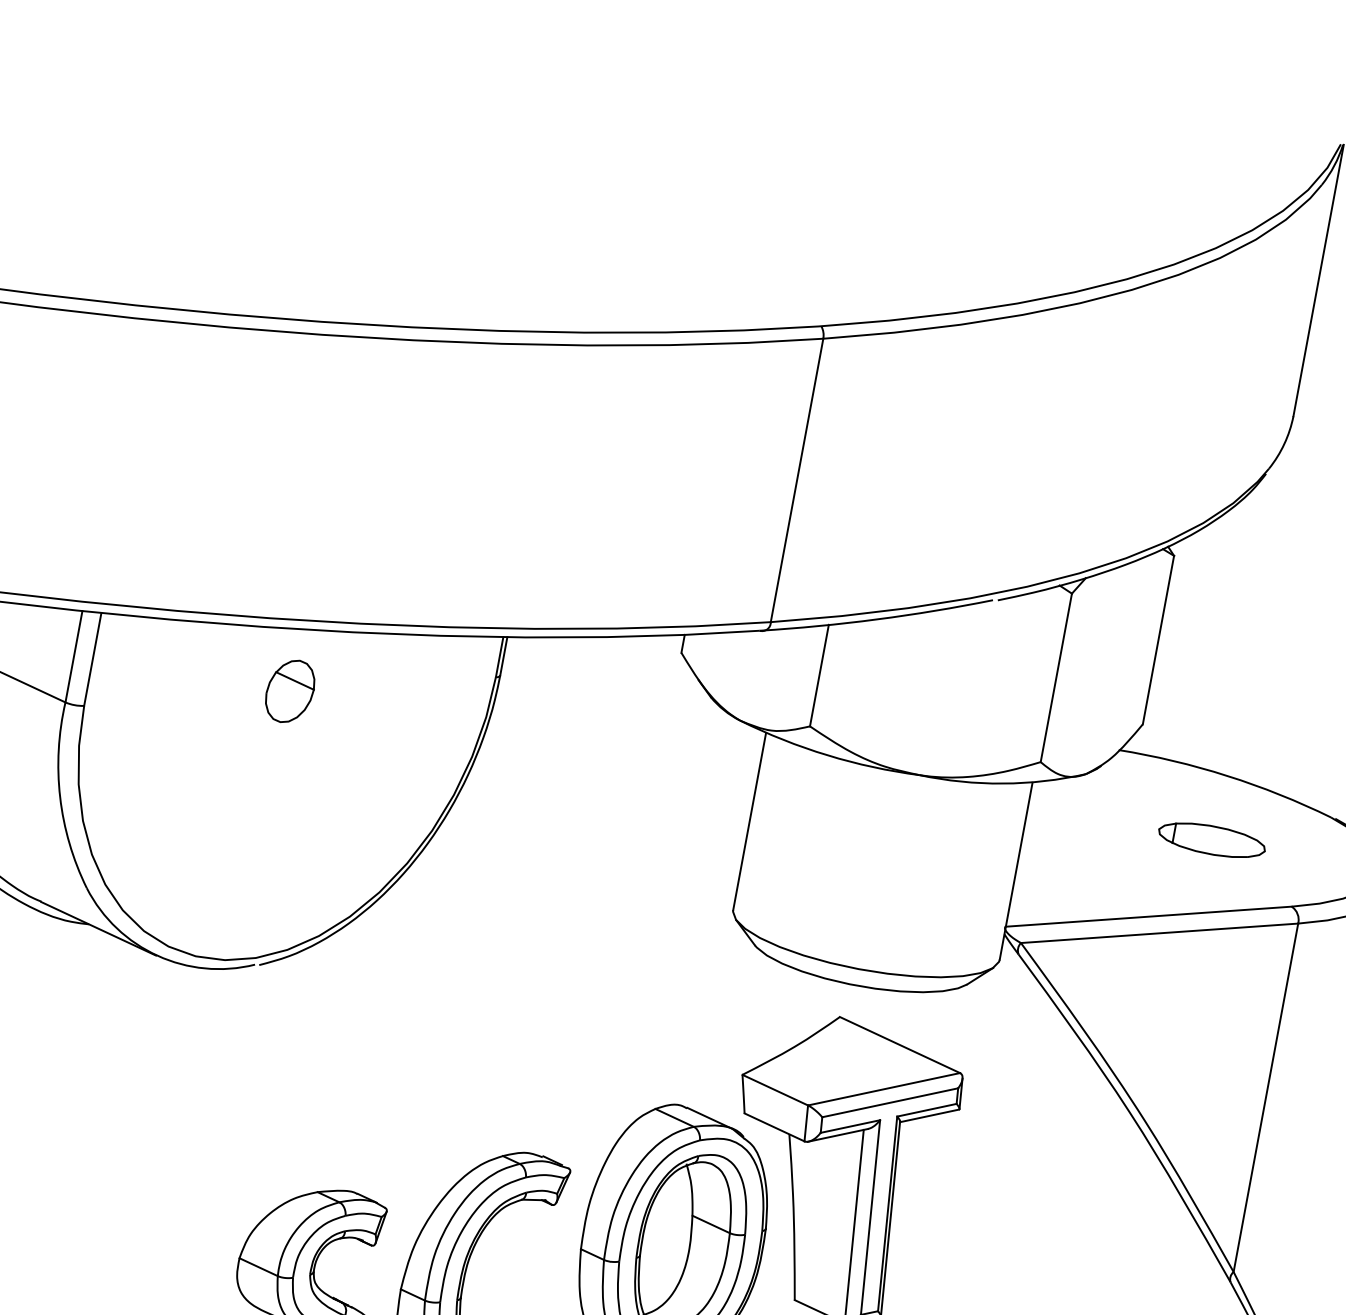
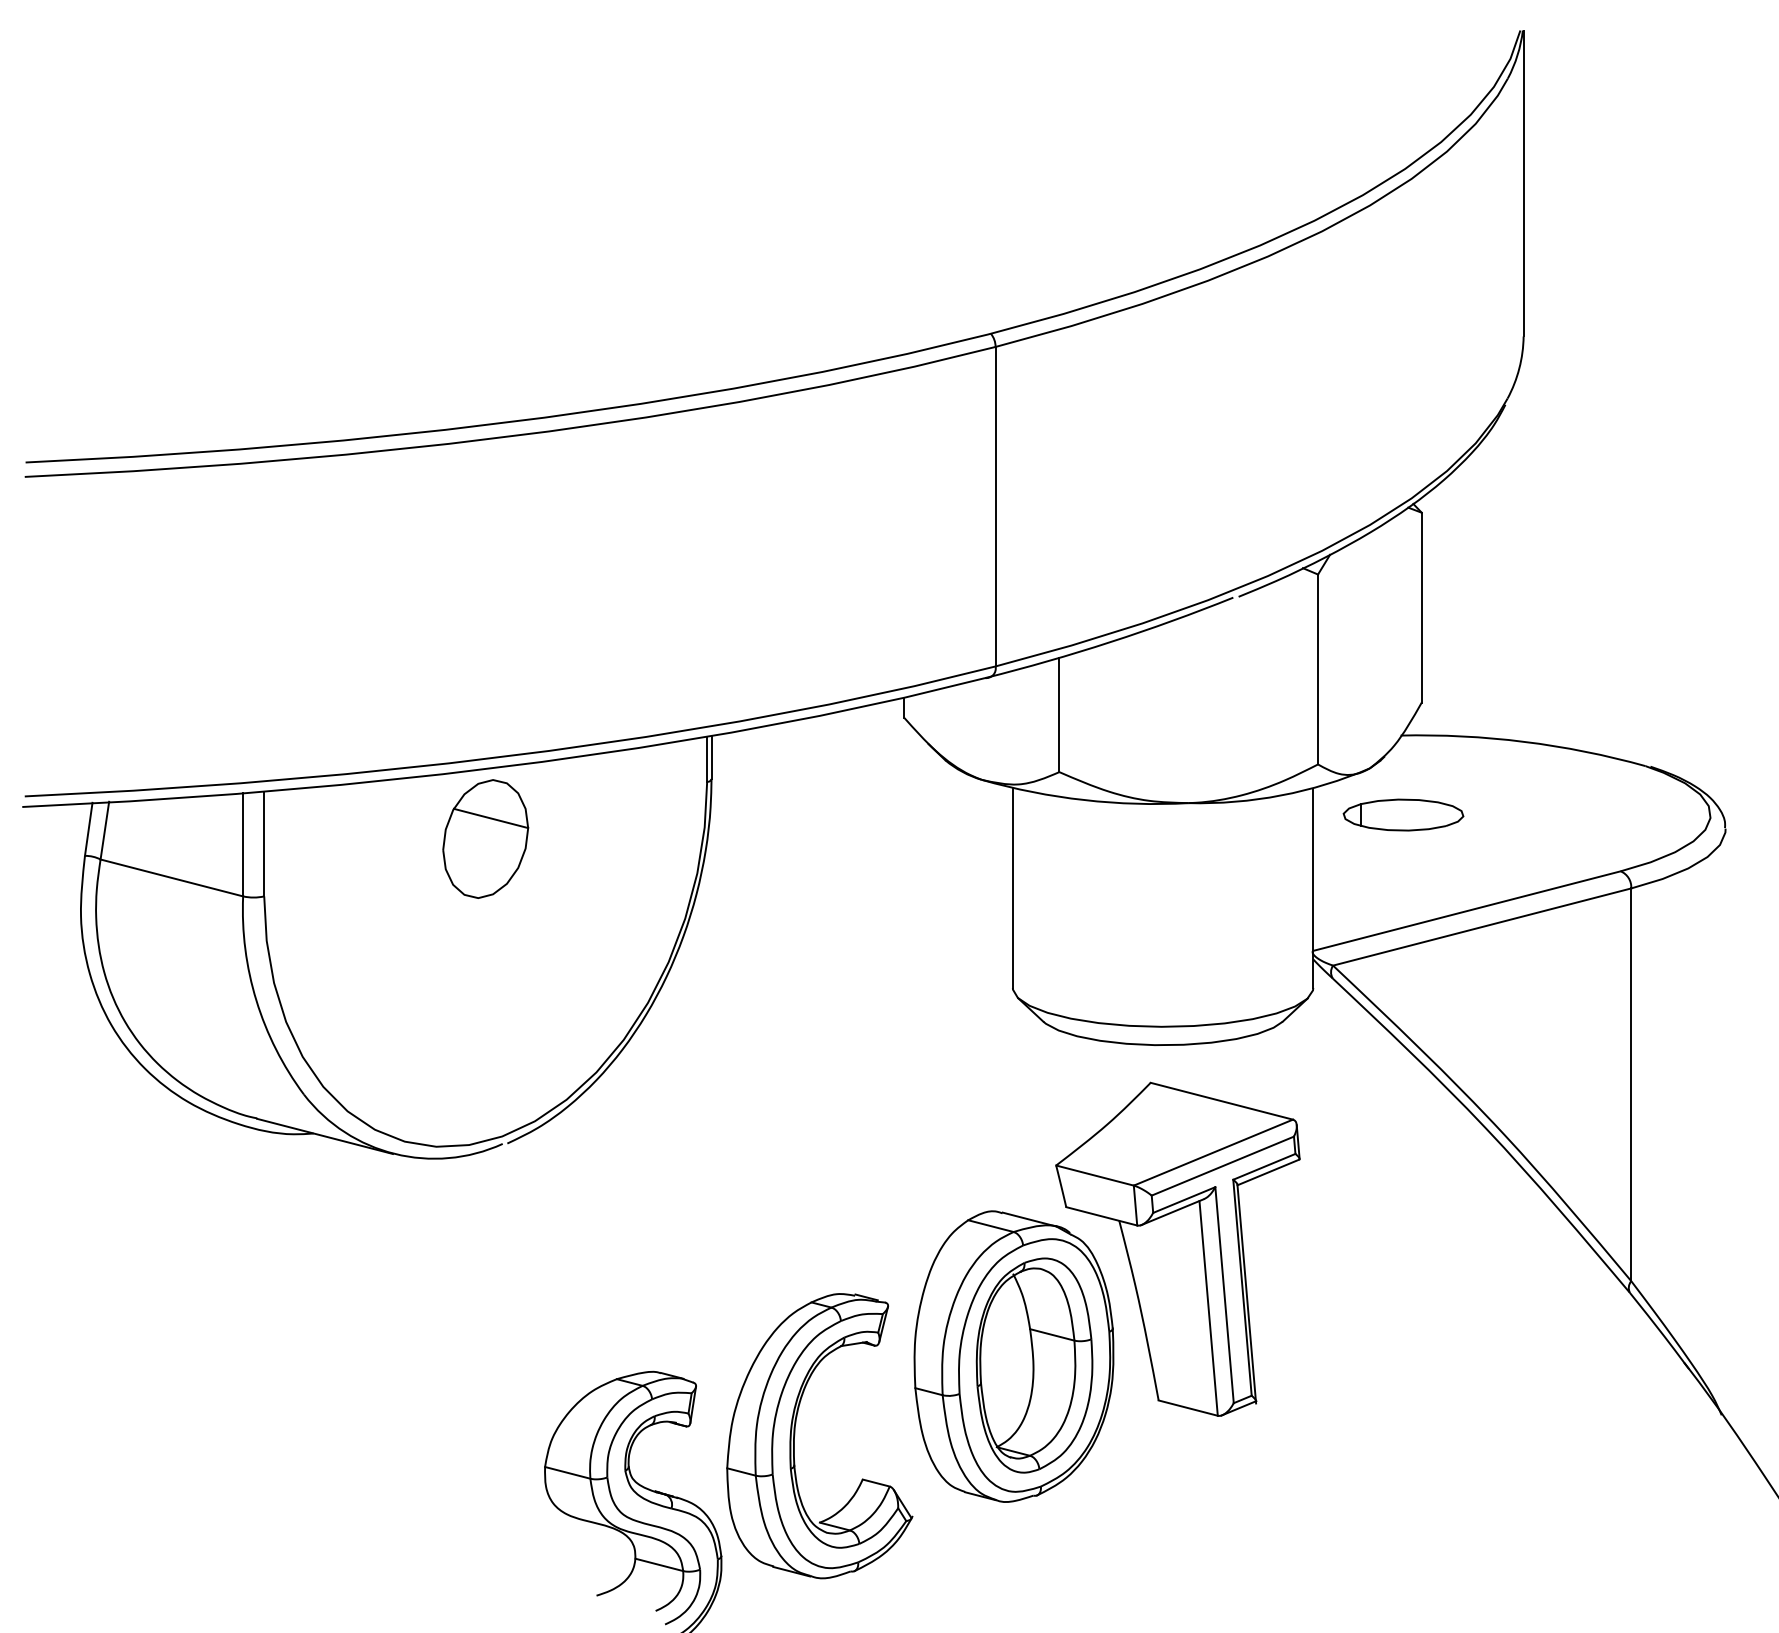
part: (289, 690) -> (485, 838), size x1.67
part: (1212, 839) -> (1403, 814), moved

